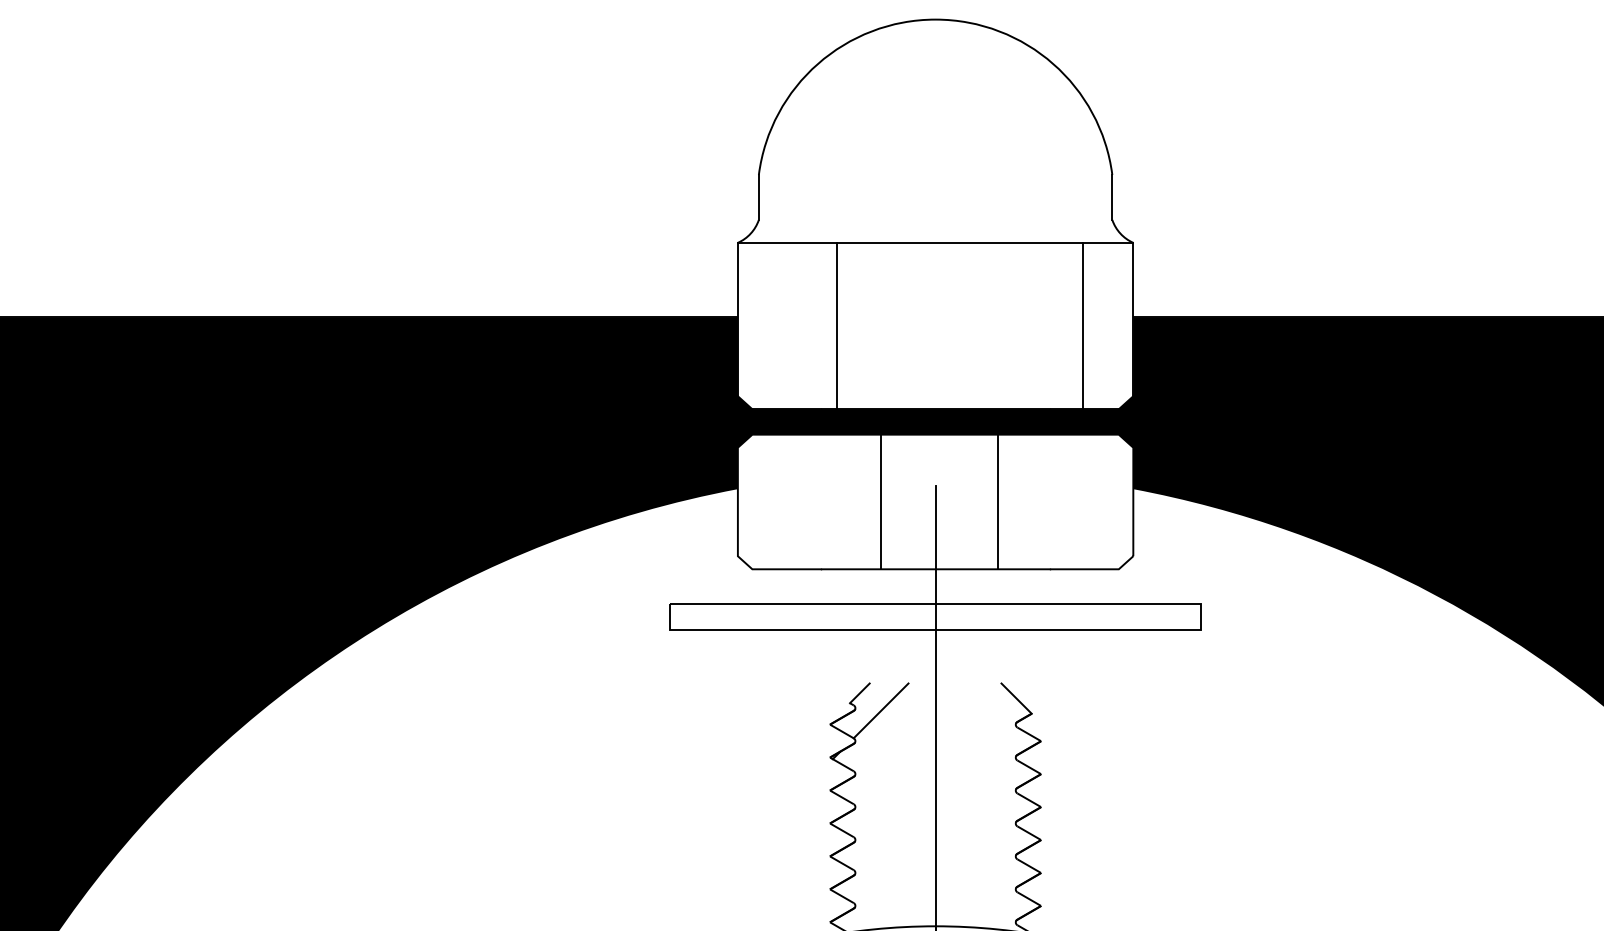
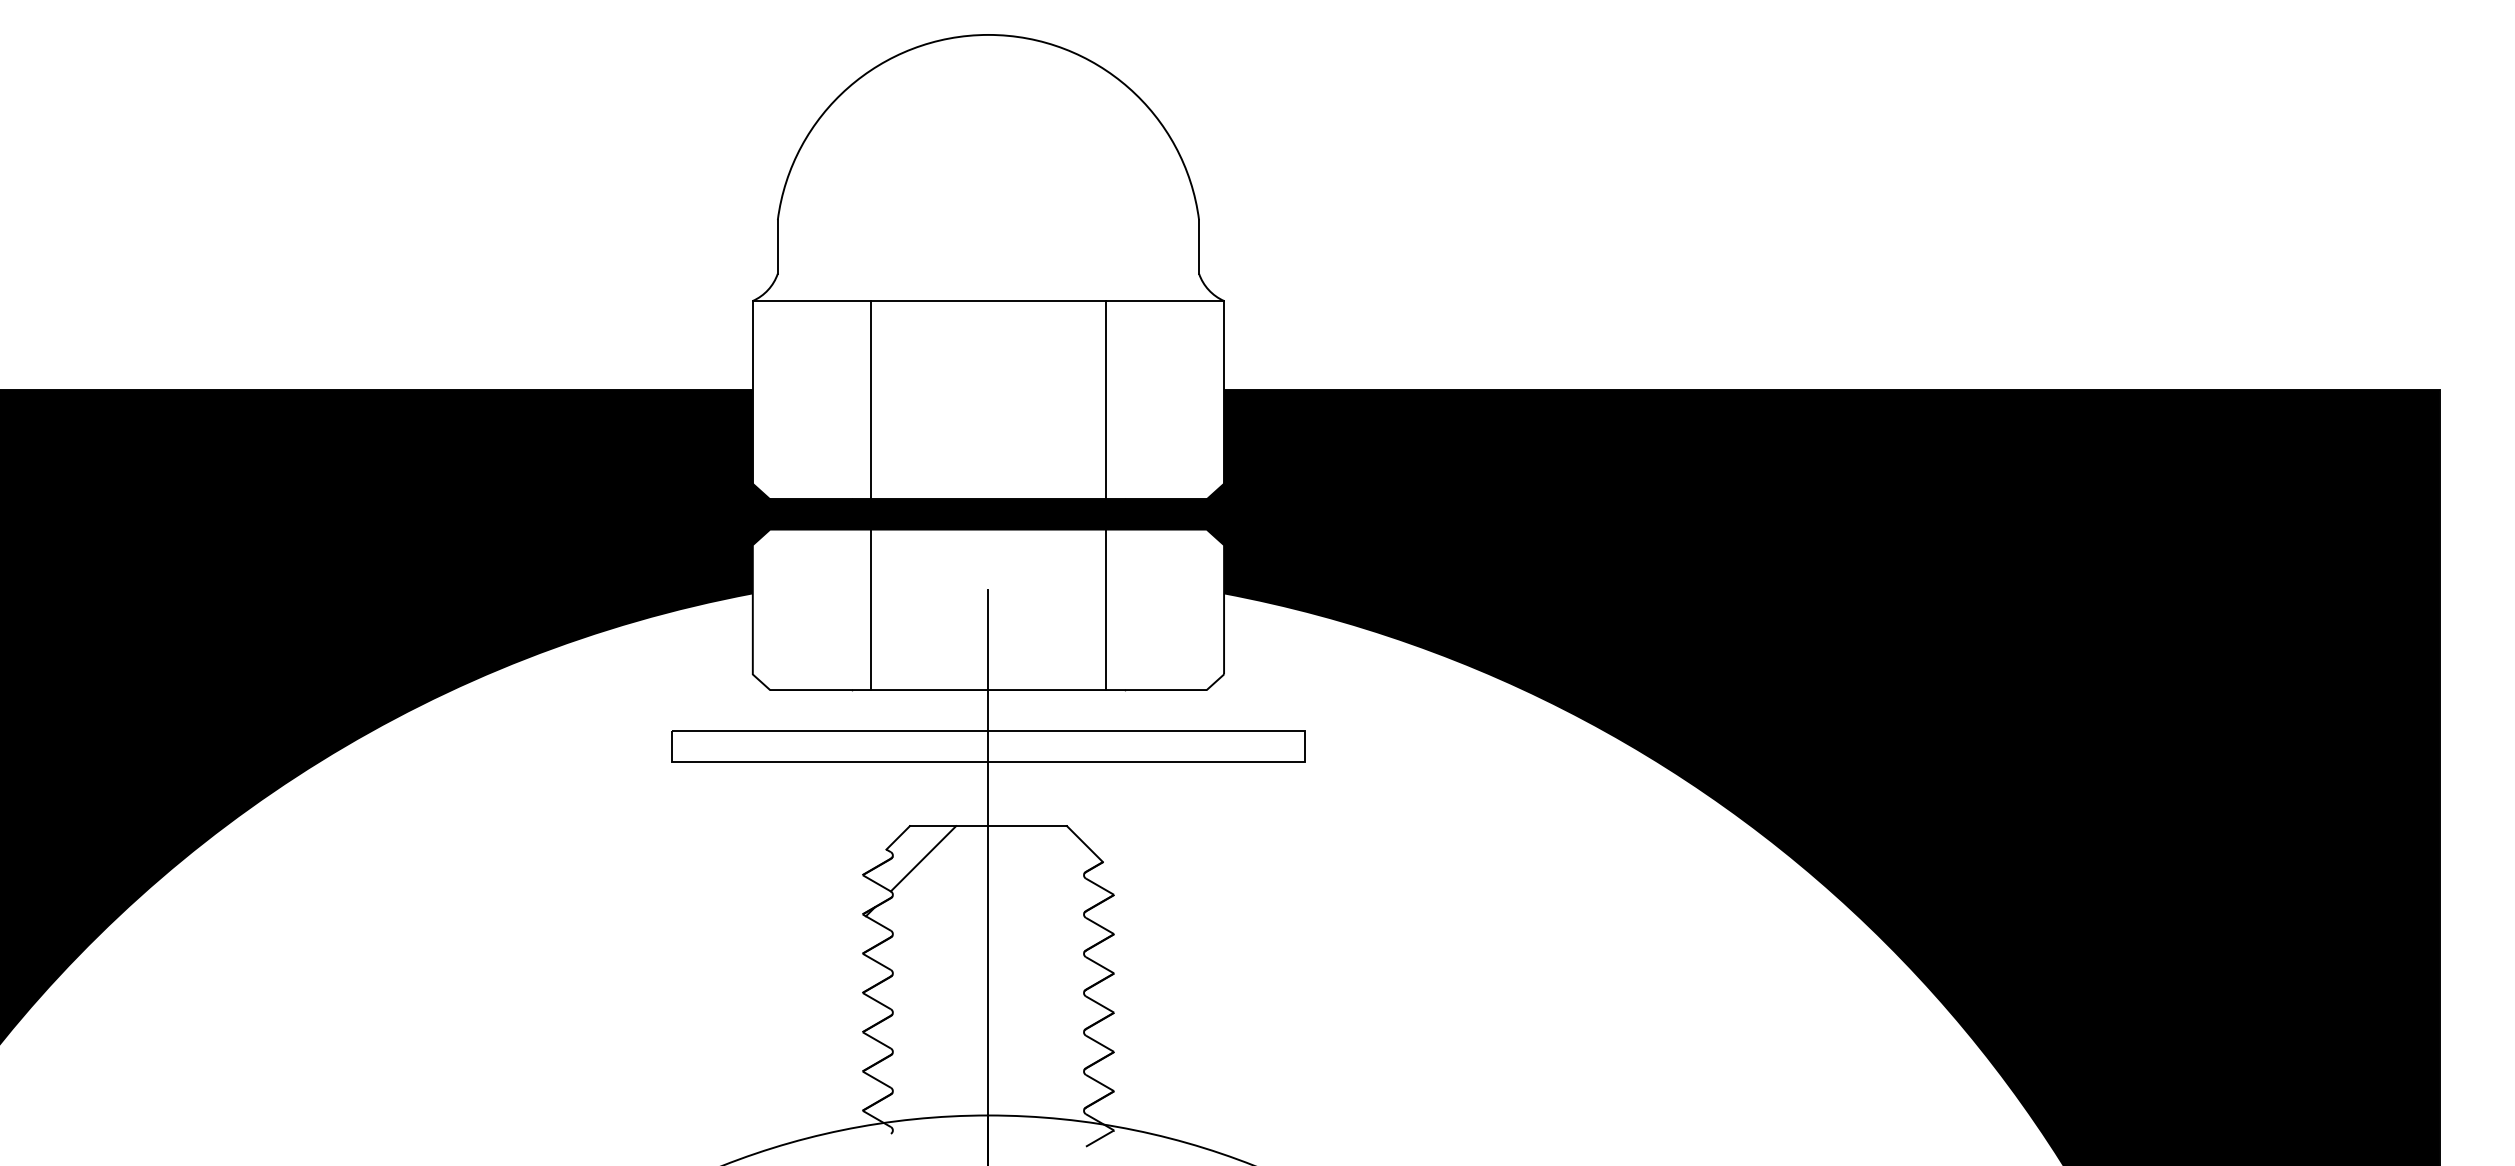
line: (1083, 326) -> (1106, 400), moved
line: (881, 501) -> (870, 609), moved
line: (997, 501) -> (1106, 609), moved
line: (934, 683) -> (987, 826), added

